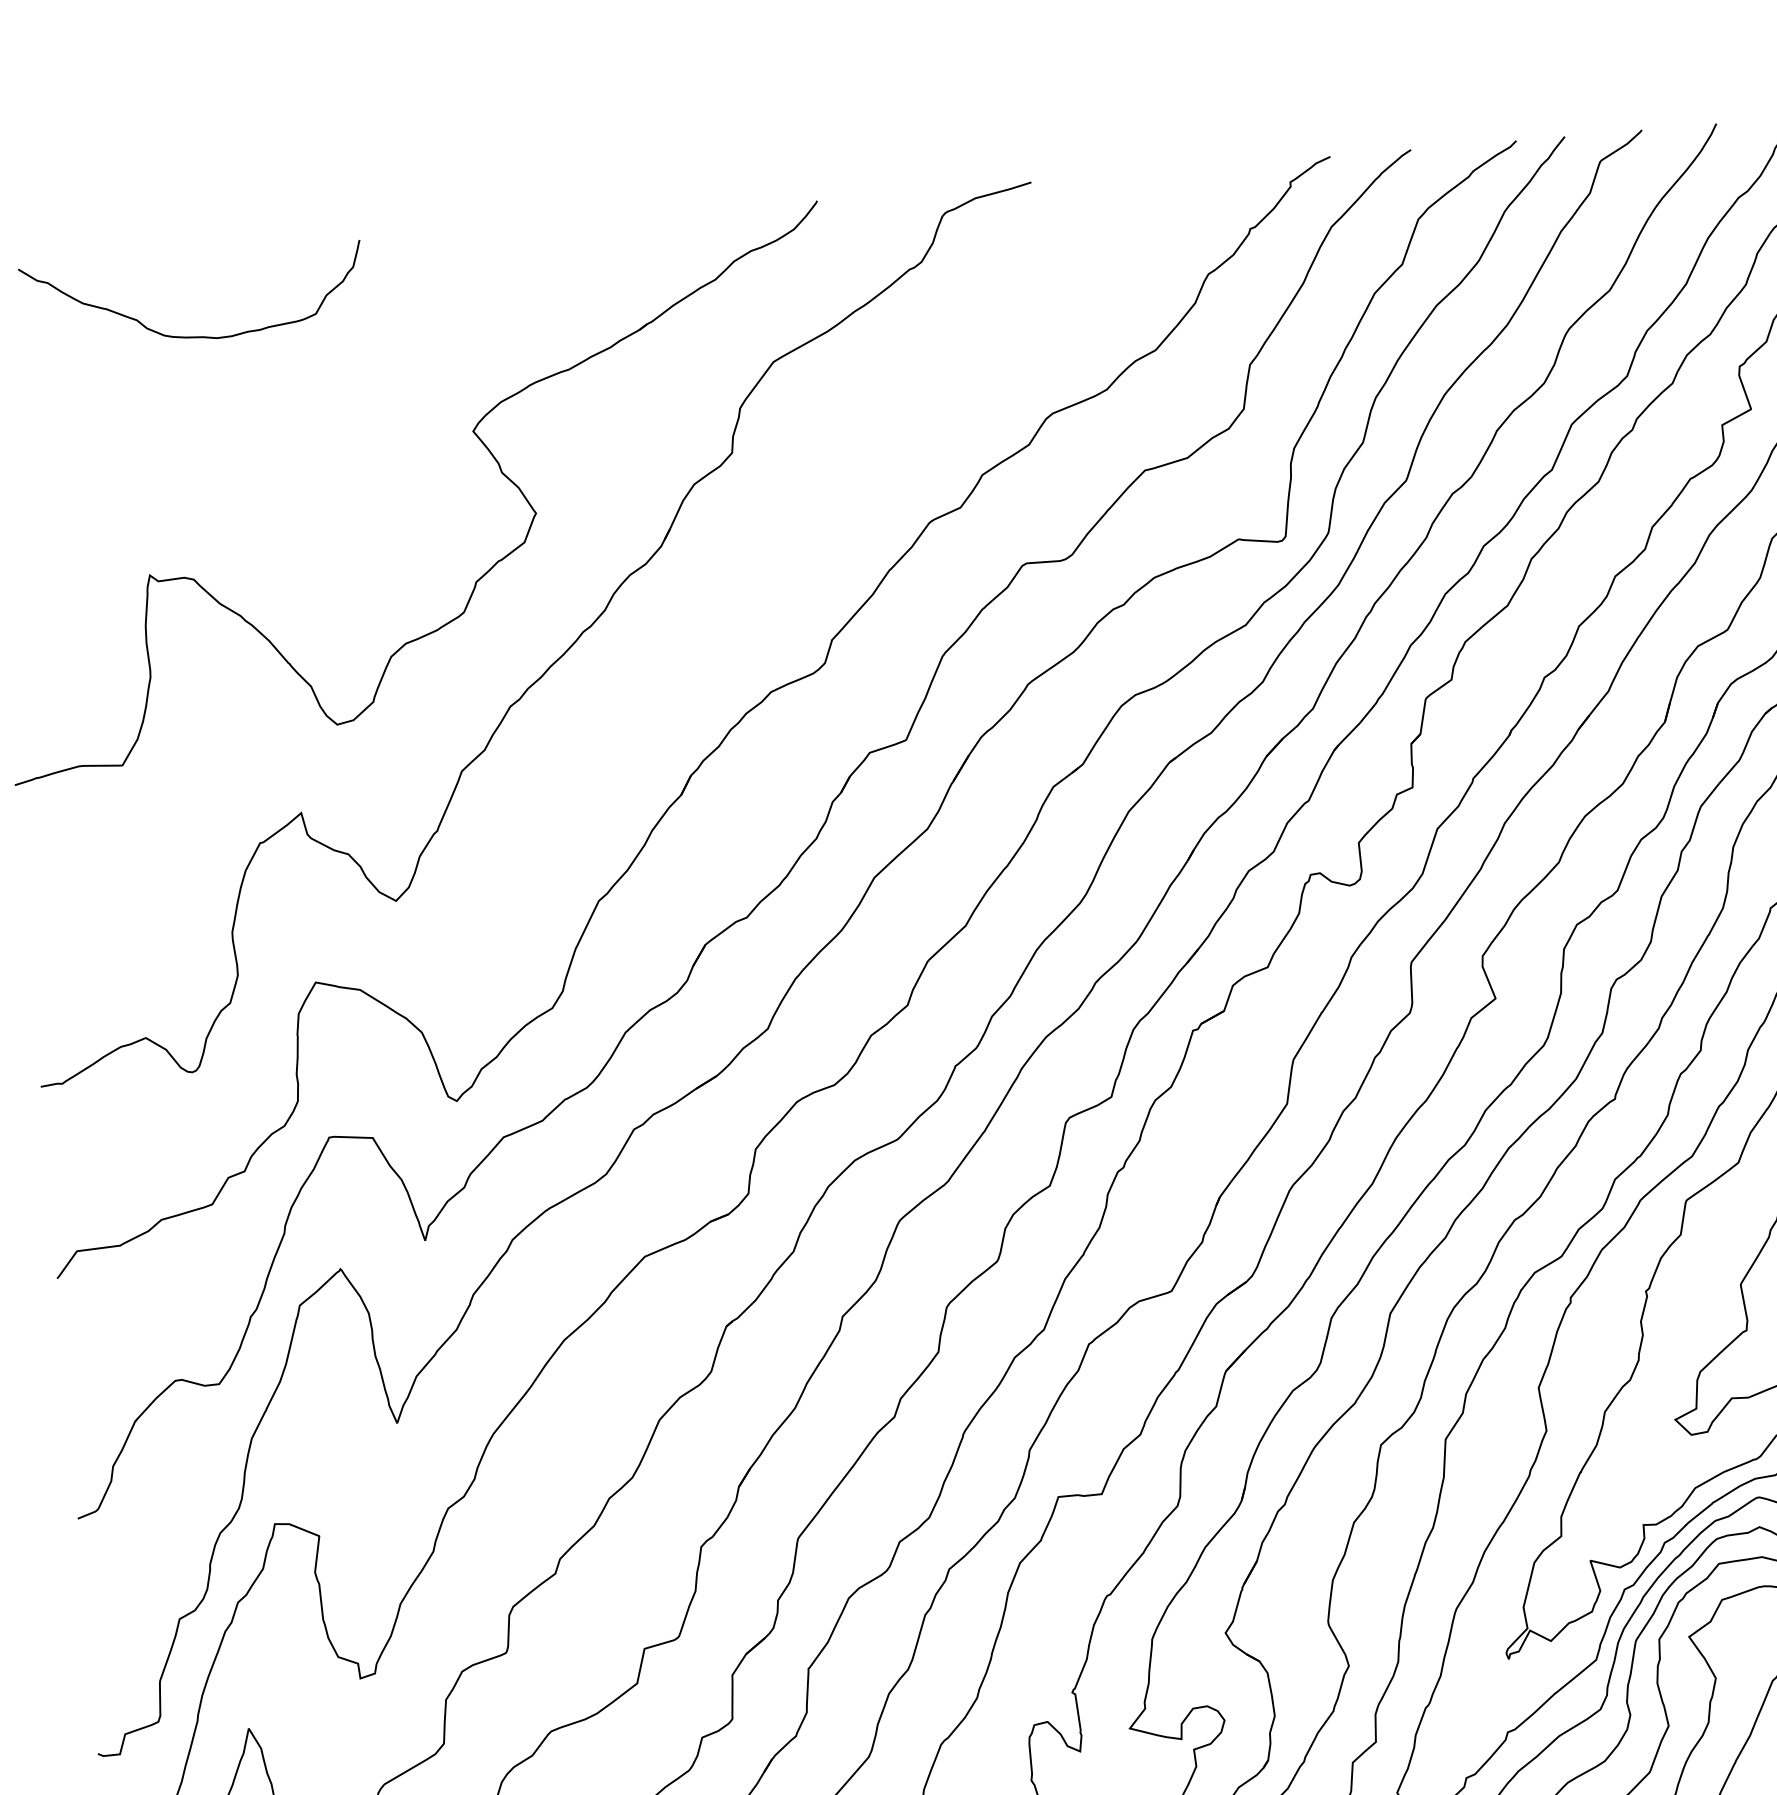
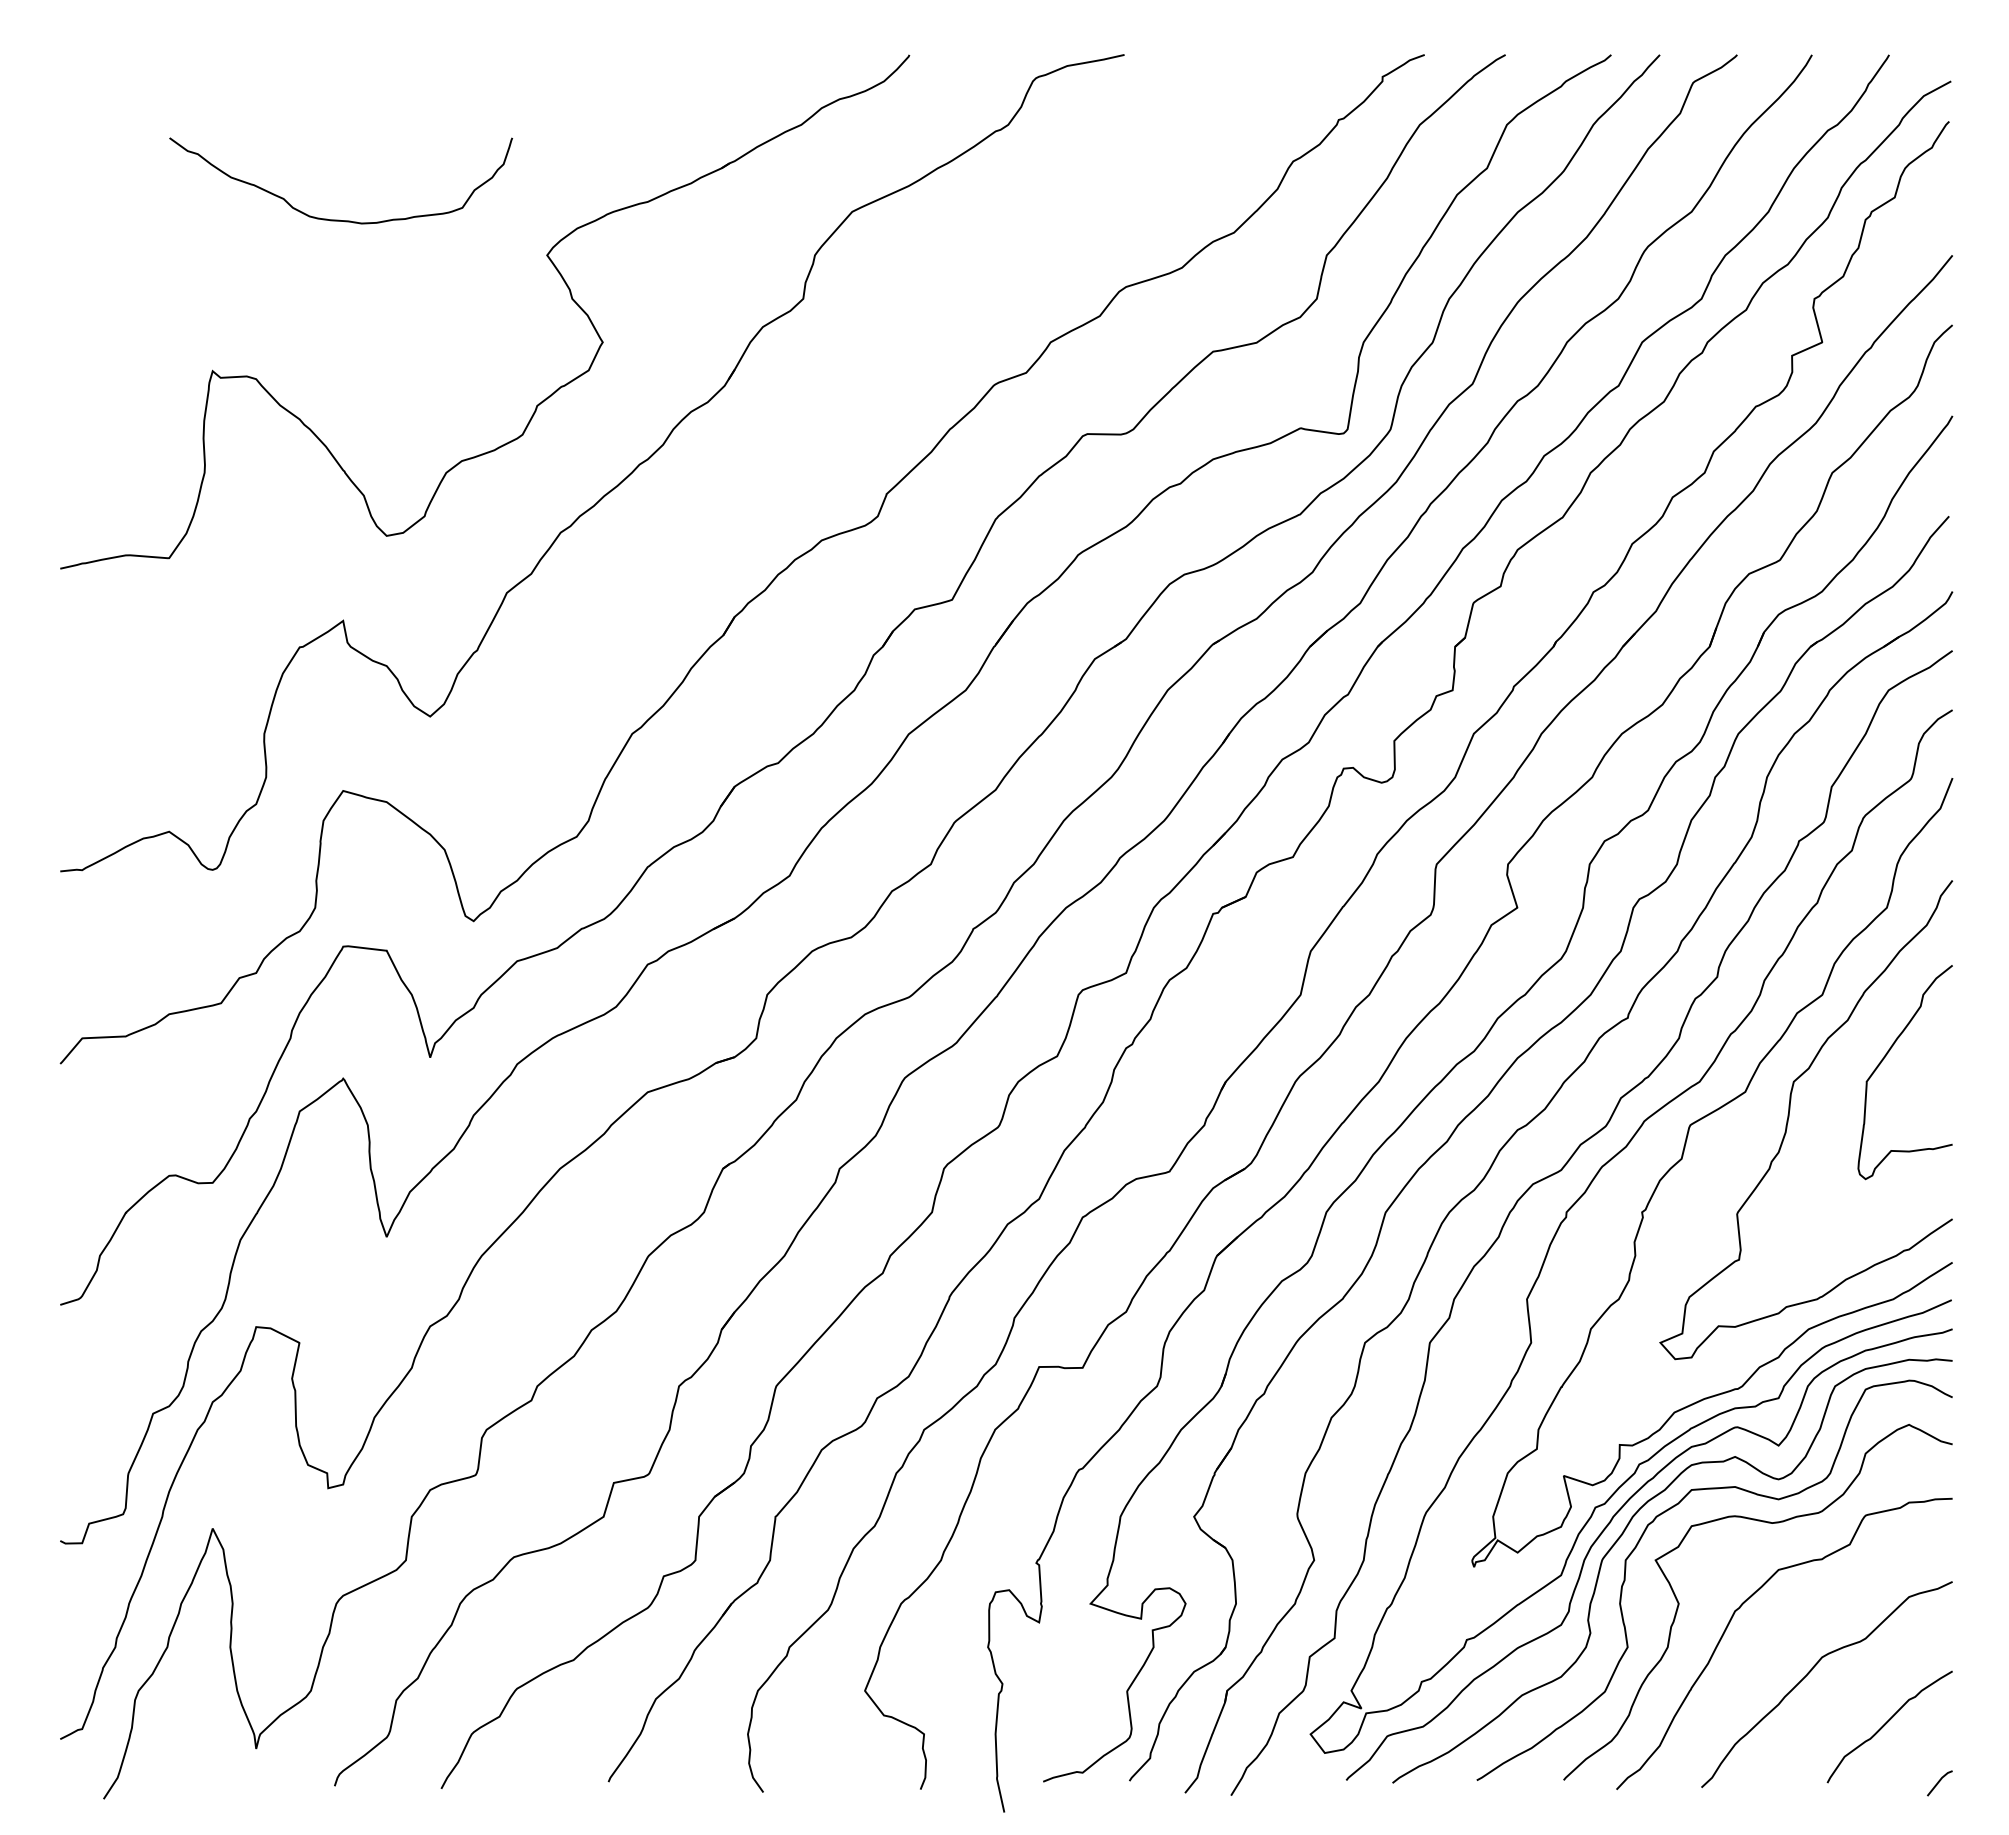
curve: (194, 336) -> (339, 219), moved

